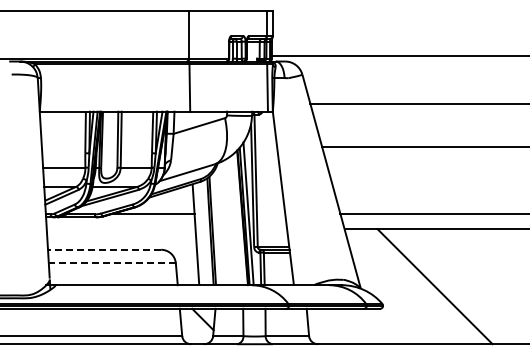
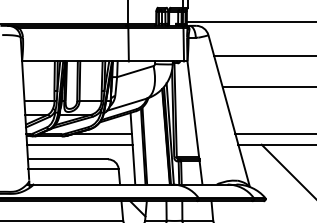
line: (120, 229) -> (79, 145), added
line: (104, 249) -> (68, 159), dashed -> solid
line: (112, 263) -> (73, 169), dashed -> solid

